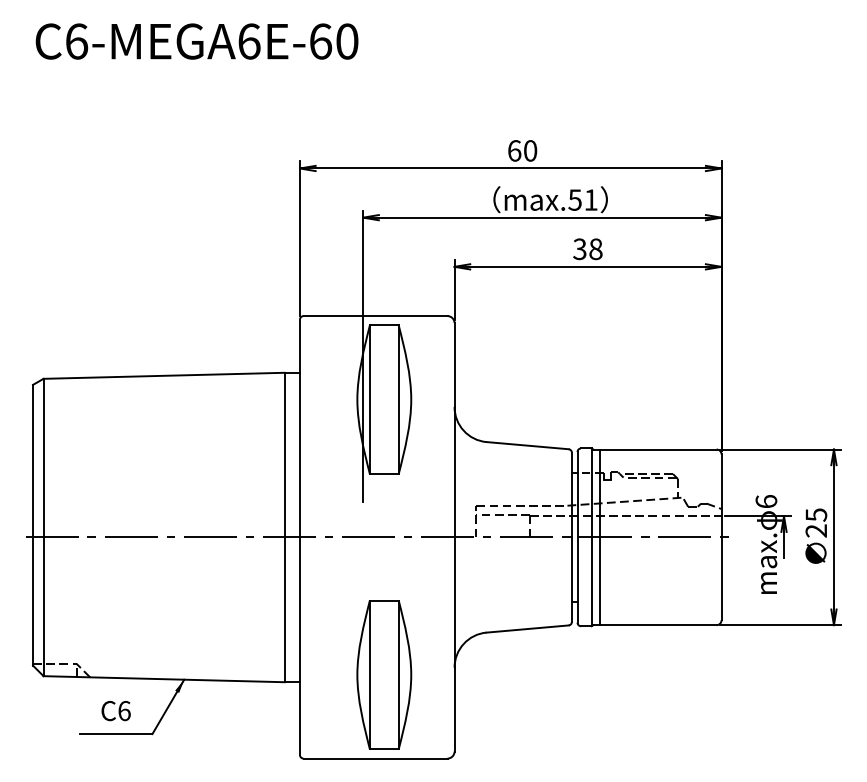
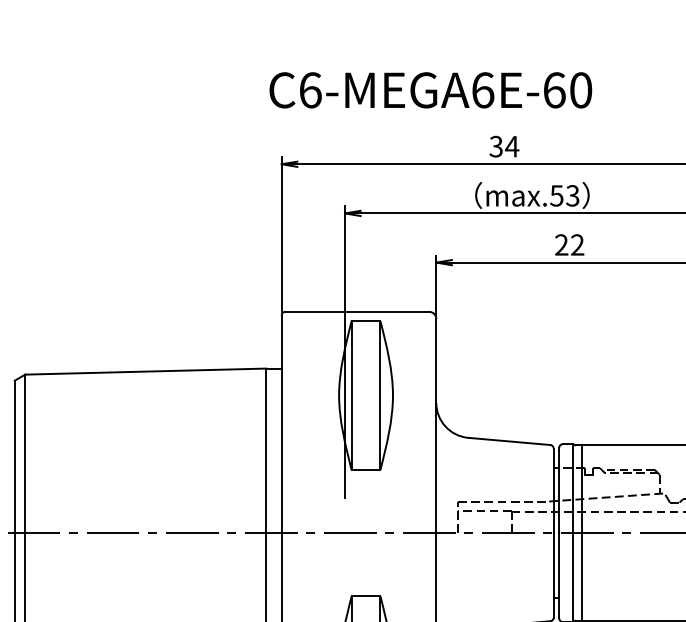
text: (196, 41) -> (430, 90), moved
text: (522, 150) -> (504, 146), 60 -> 34
text: (590, 199) -> (572, 195), max.51 -> max.53
text: (587, 249) -> (569, 245), 38 -> 22

